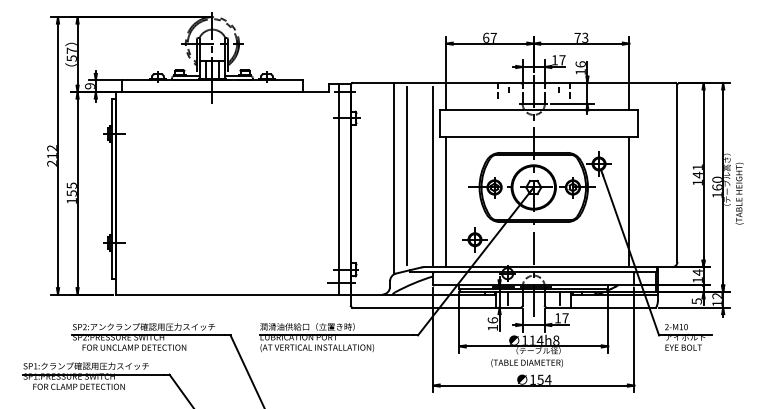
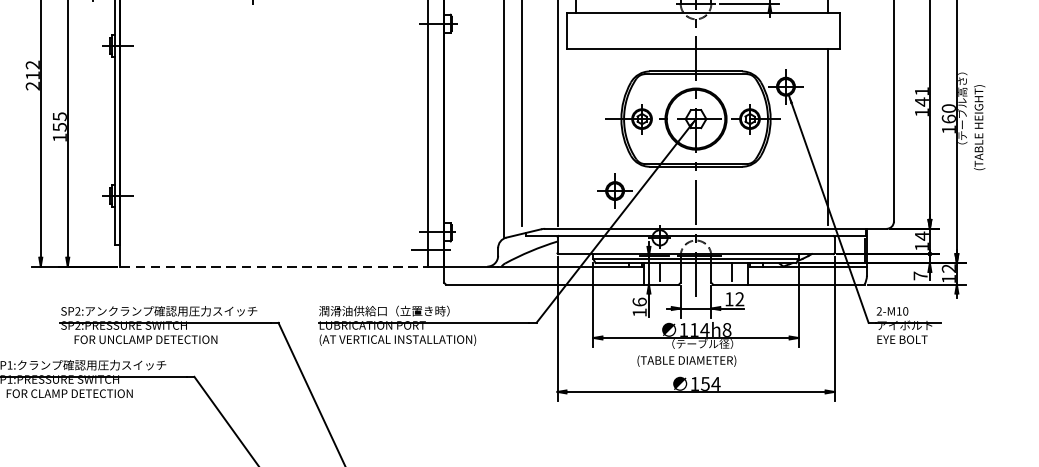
line: (446, 201) -> (575, 138), removed
line: (227, 294) -> (274, 266), solid -> dashed
text: (697, 301) -> (921, 276), 5 -> 7
text: (565, 318) -> (739, 299), 17 -> 12

